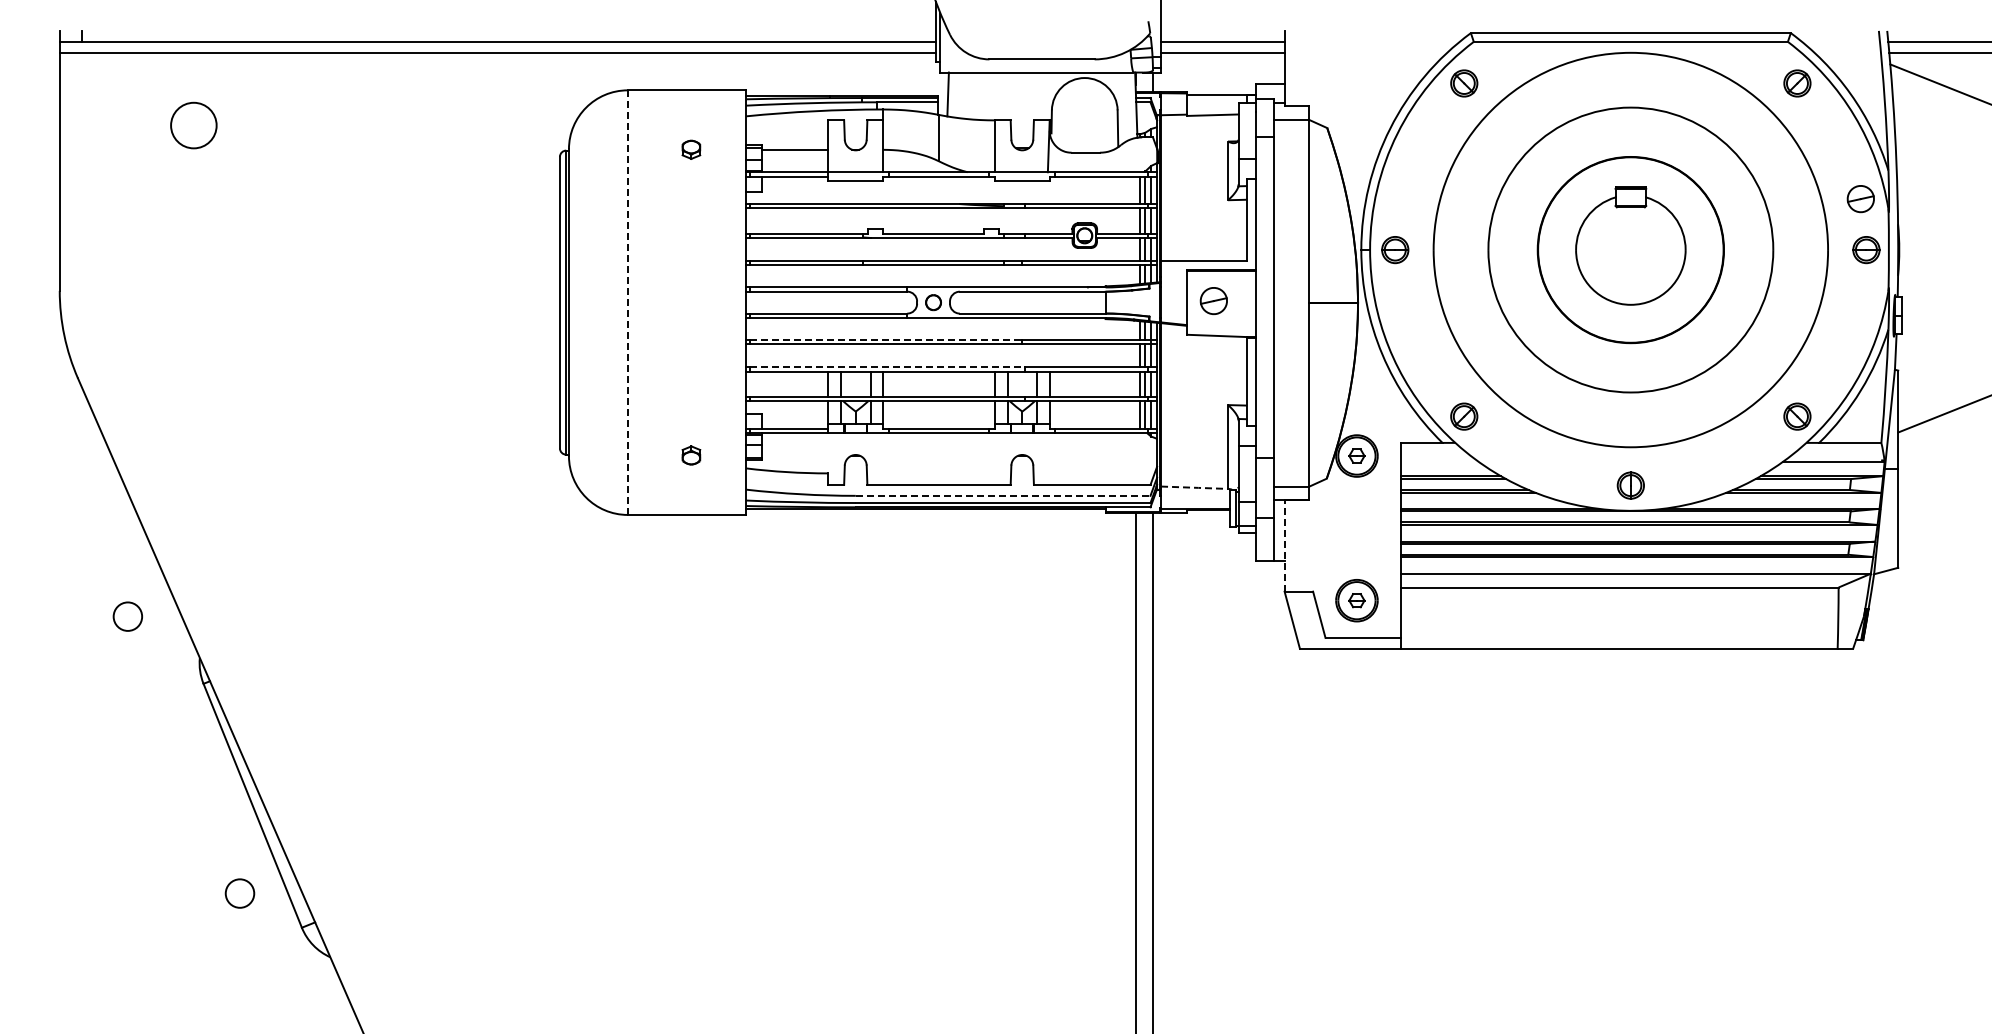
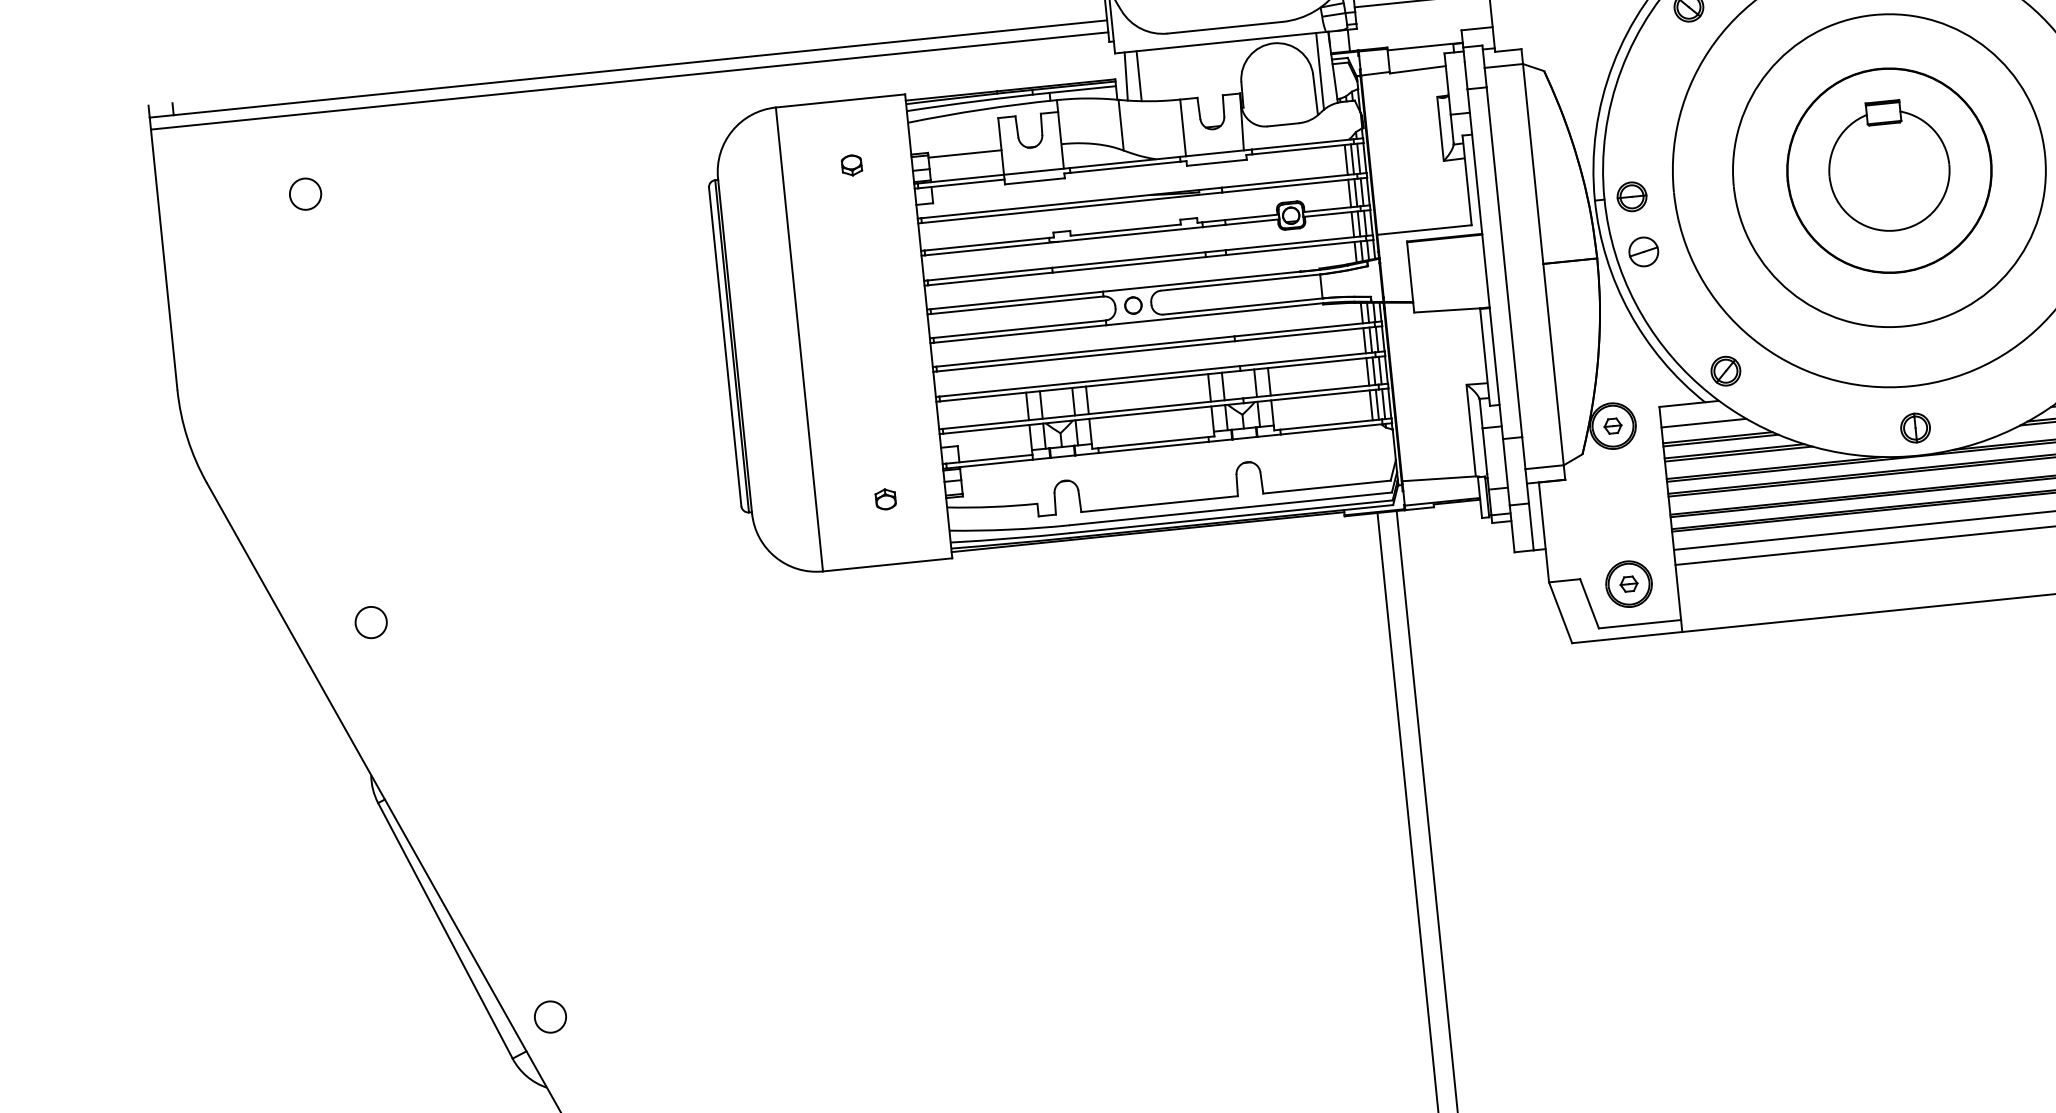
line: (959, 95) -> (1138, 76), added
line: (1124, 107) -> (1320, 71), added
circle: (193, 125) -> (305, 194), size x0.62
part: (1213, 301) -> (1643, 252), moved
line: (627, 302) -> (799, 339), dashed -> solid
line: (886, 339) -> (1086, 351), dashed -> solid
line: (887, 367) -> (1090, 381), dashed -> solid
line: (1439, 461) -> (1703, 422), added
line: (1195, 487) -> (1440, 478), dashed -> solid
line: (1003, 495) -> (1231, 508), dashed -> solid
line: (1284, 545) -> (1543, 531), dashed -> solid
circle: (127, 616) -> (370, 622), moved
circle: (239, 893) -> (549, 1017), moved

